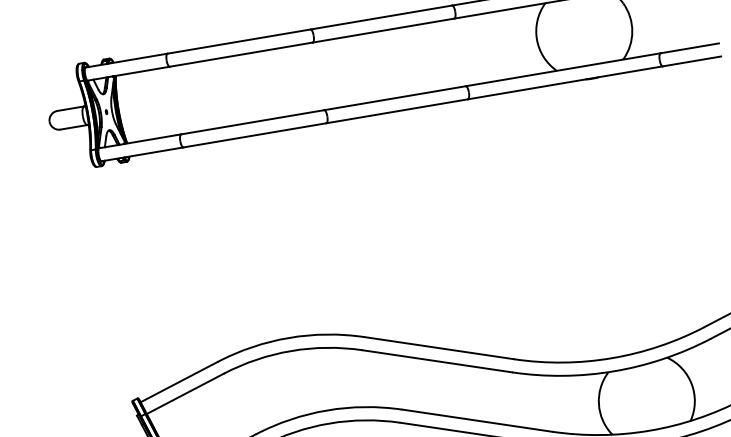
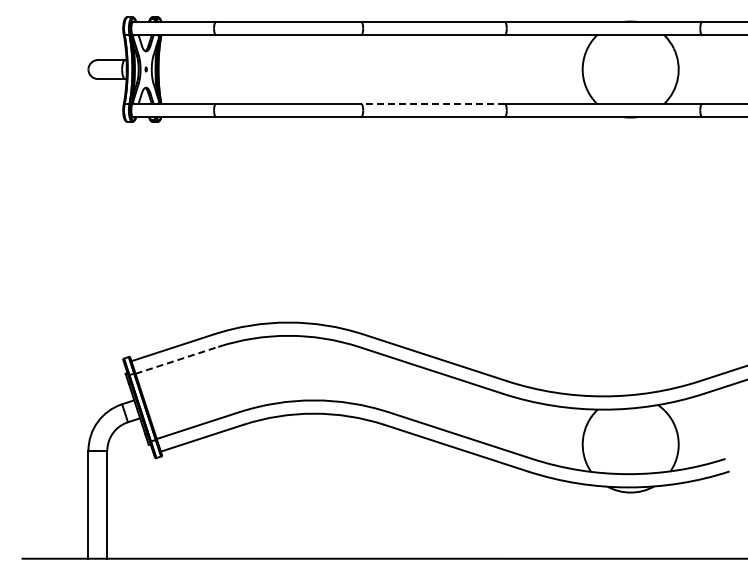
line: (394, 97) -> (432, 103), solid -> dashed
line: (185, 393) -> (177, 360), solid -> dashed

